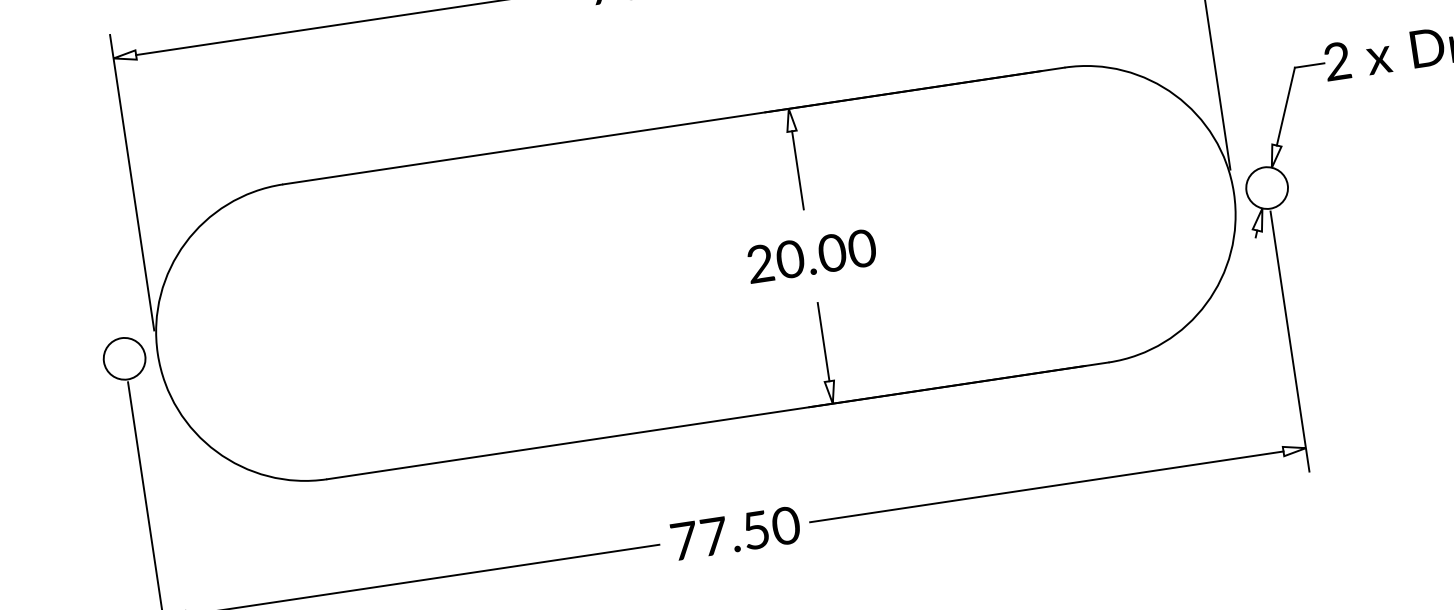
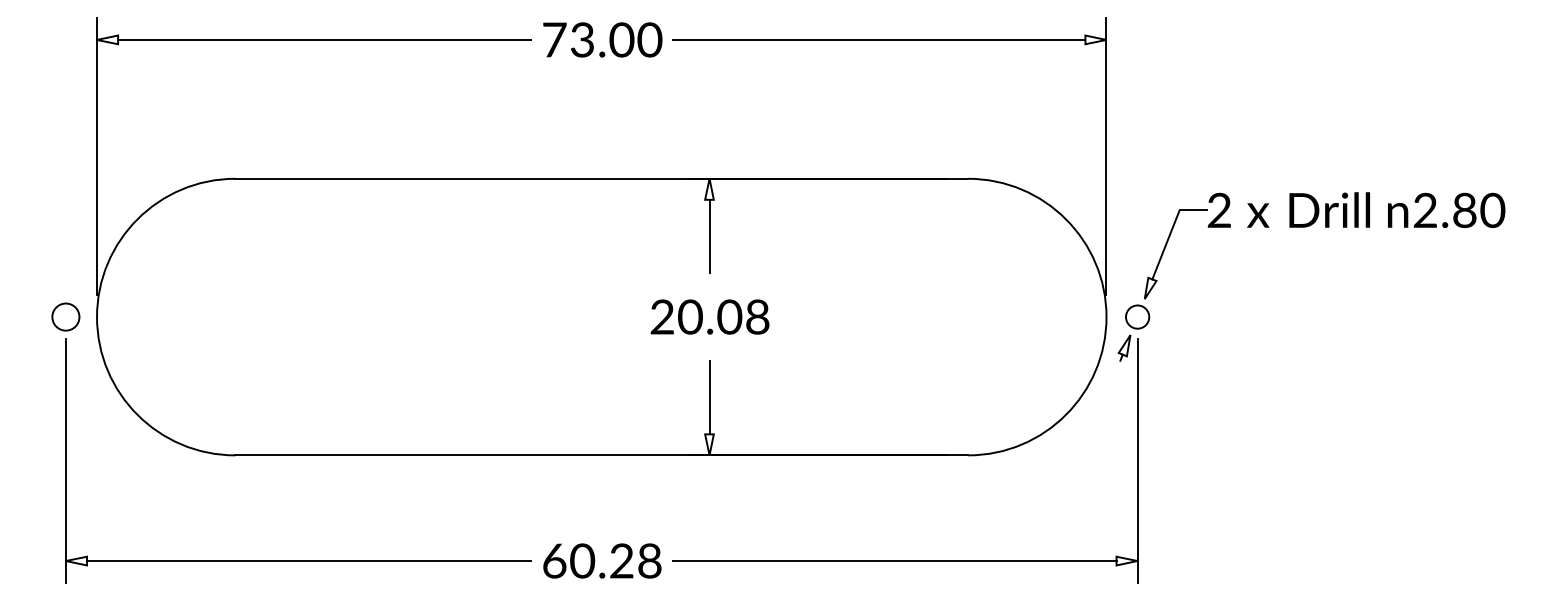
circle: (1266, 187) -> (1137, 316), size x0.6
text: (861, 249) -> (757, 317), 20.00 -> 20.08
circle: (124, 358) -> (65, 316), size x0.7
text: (735, 532) -> (602, 560), 77.50 -> 60.28

